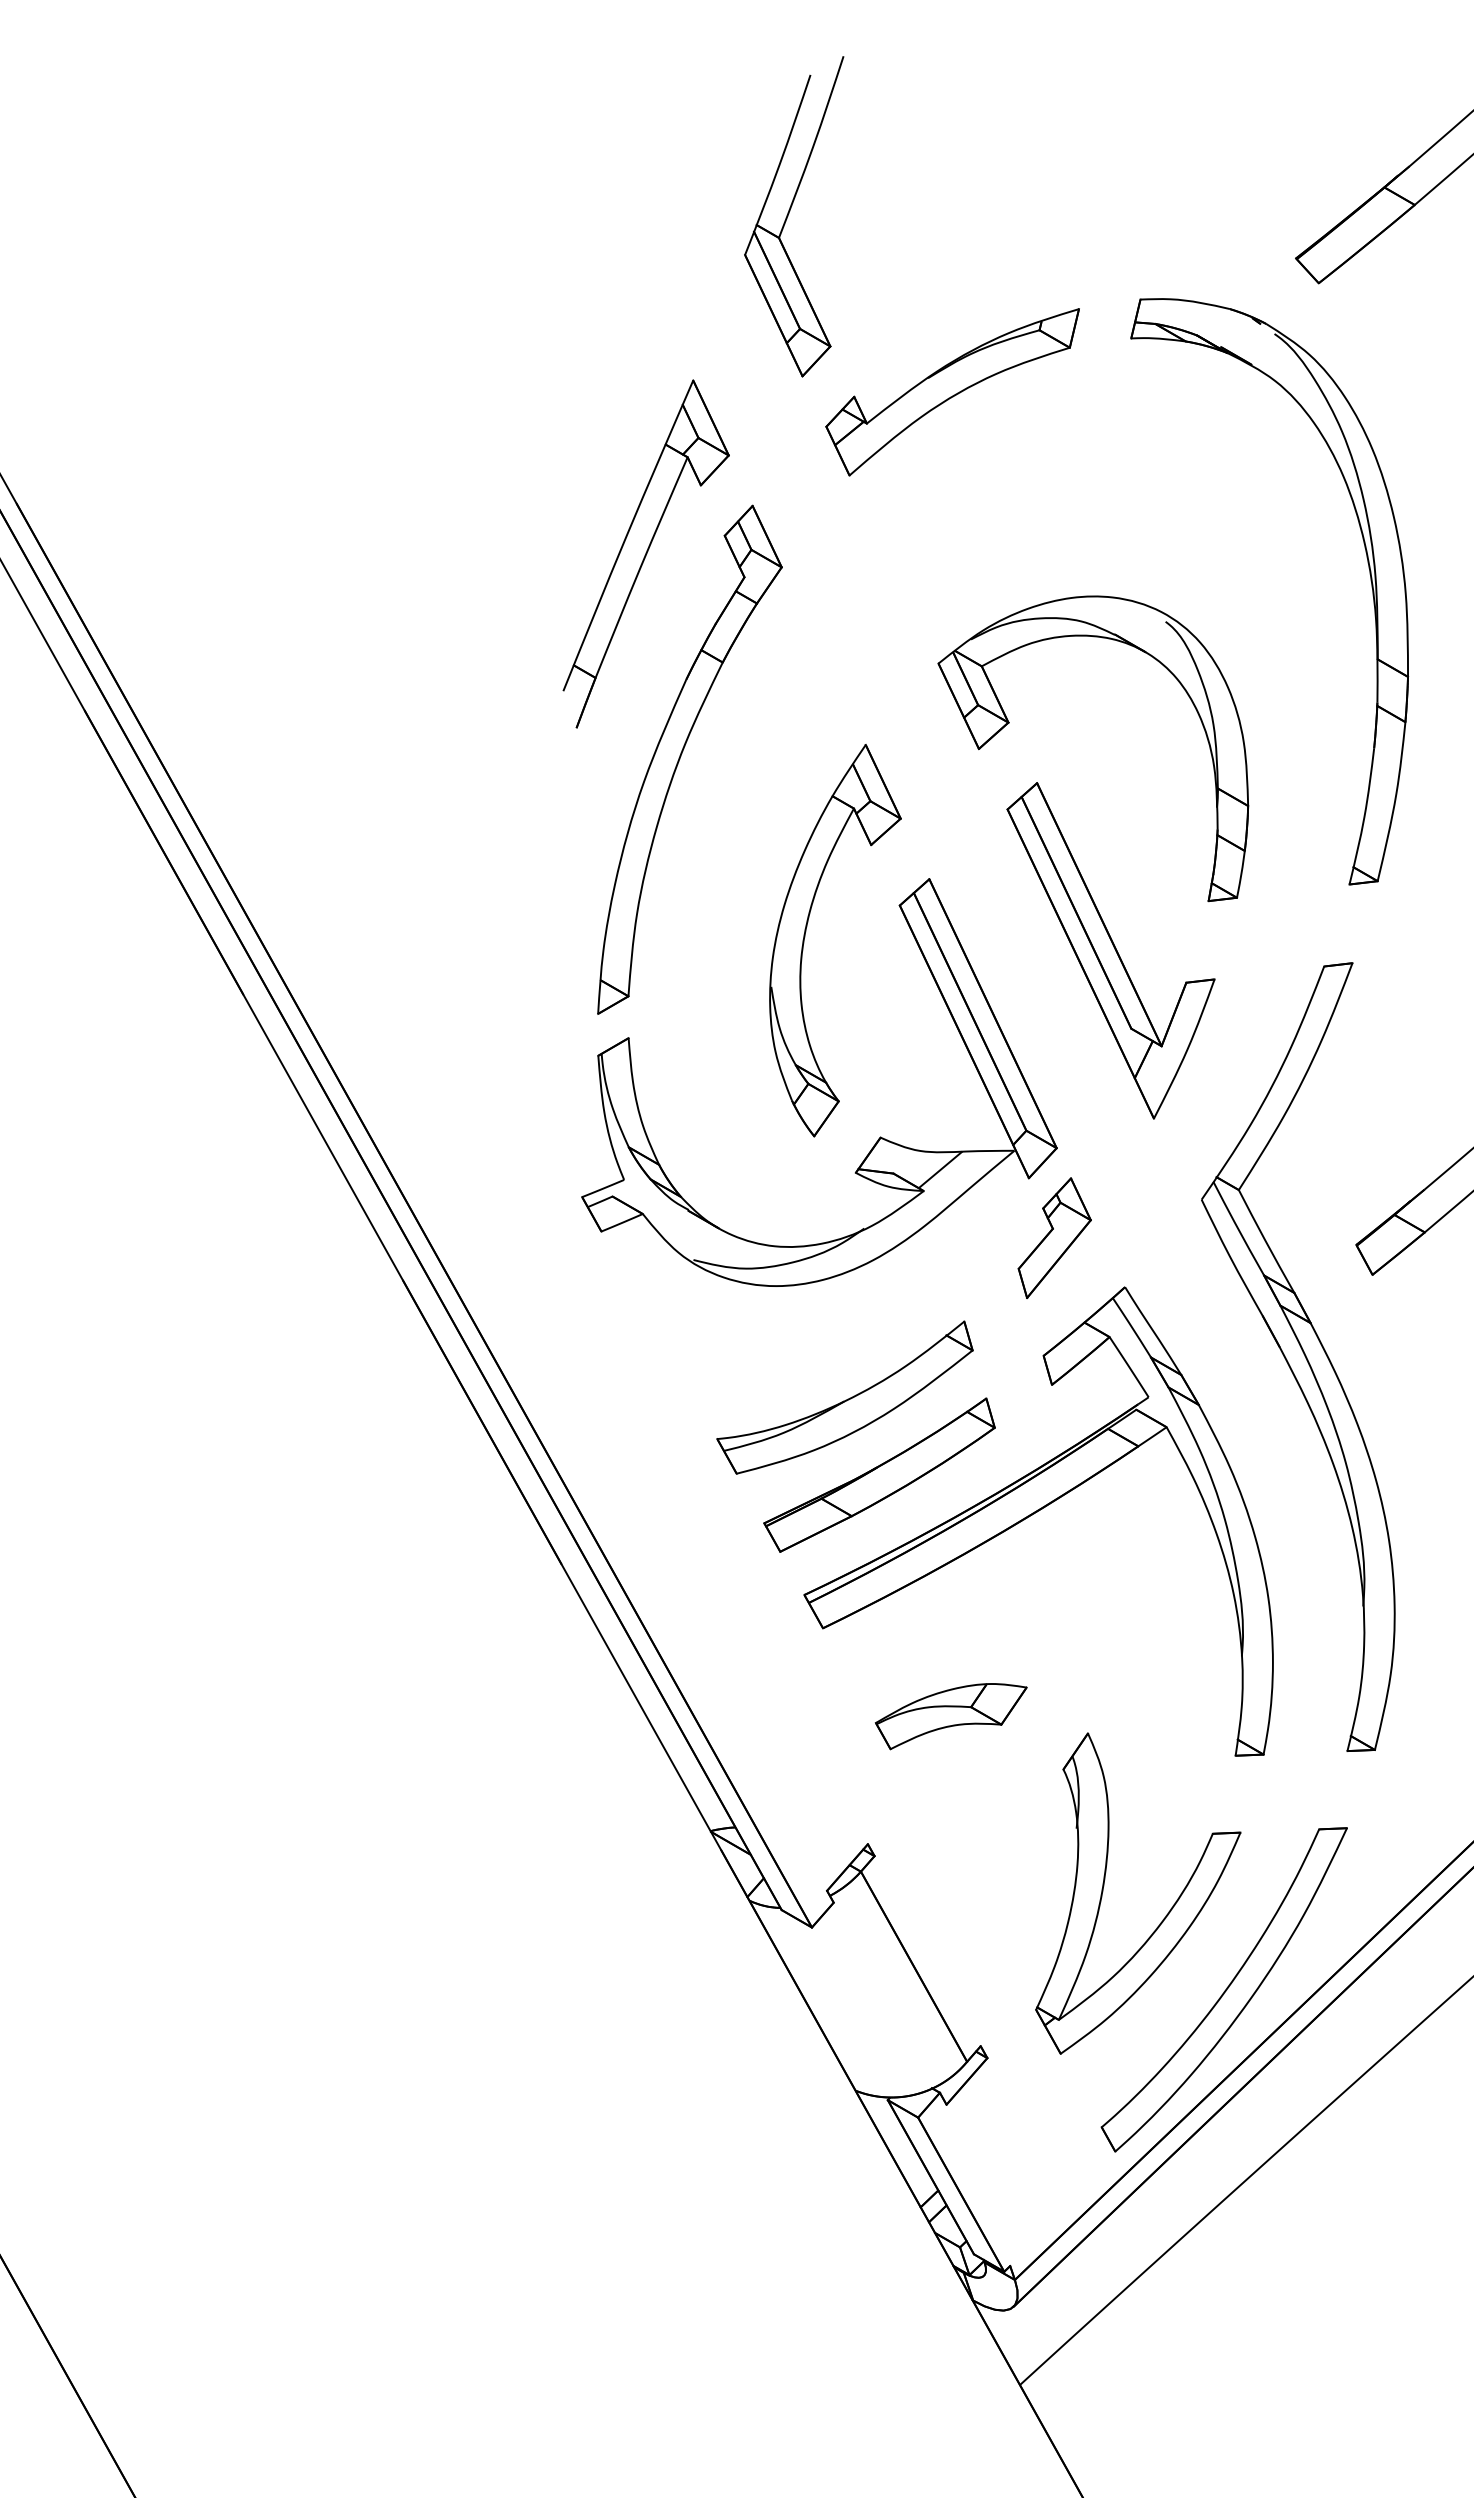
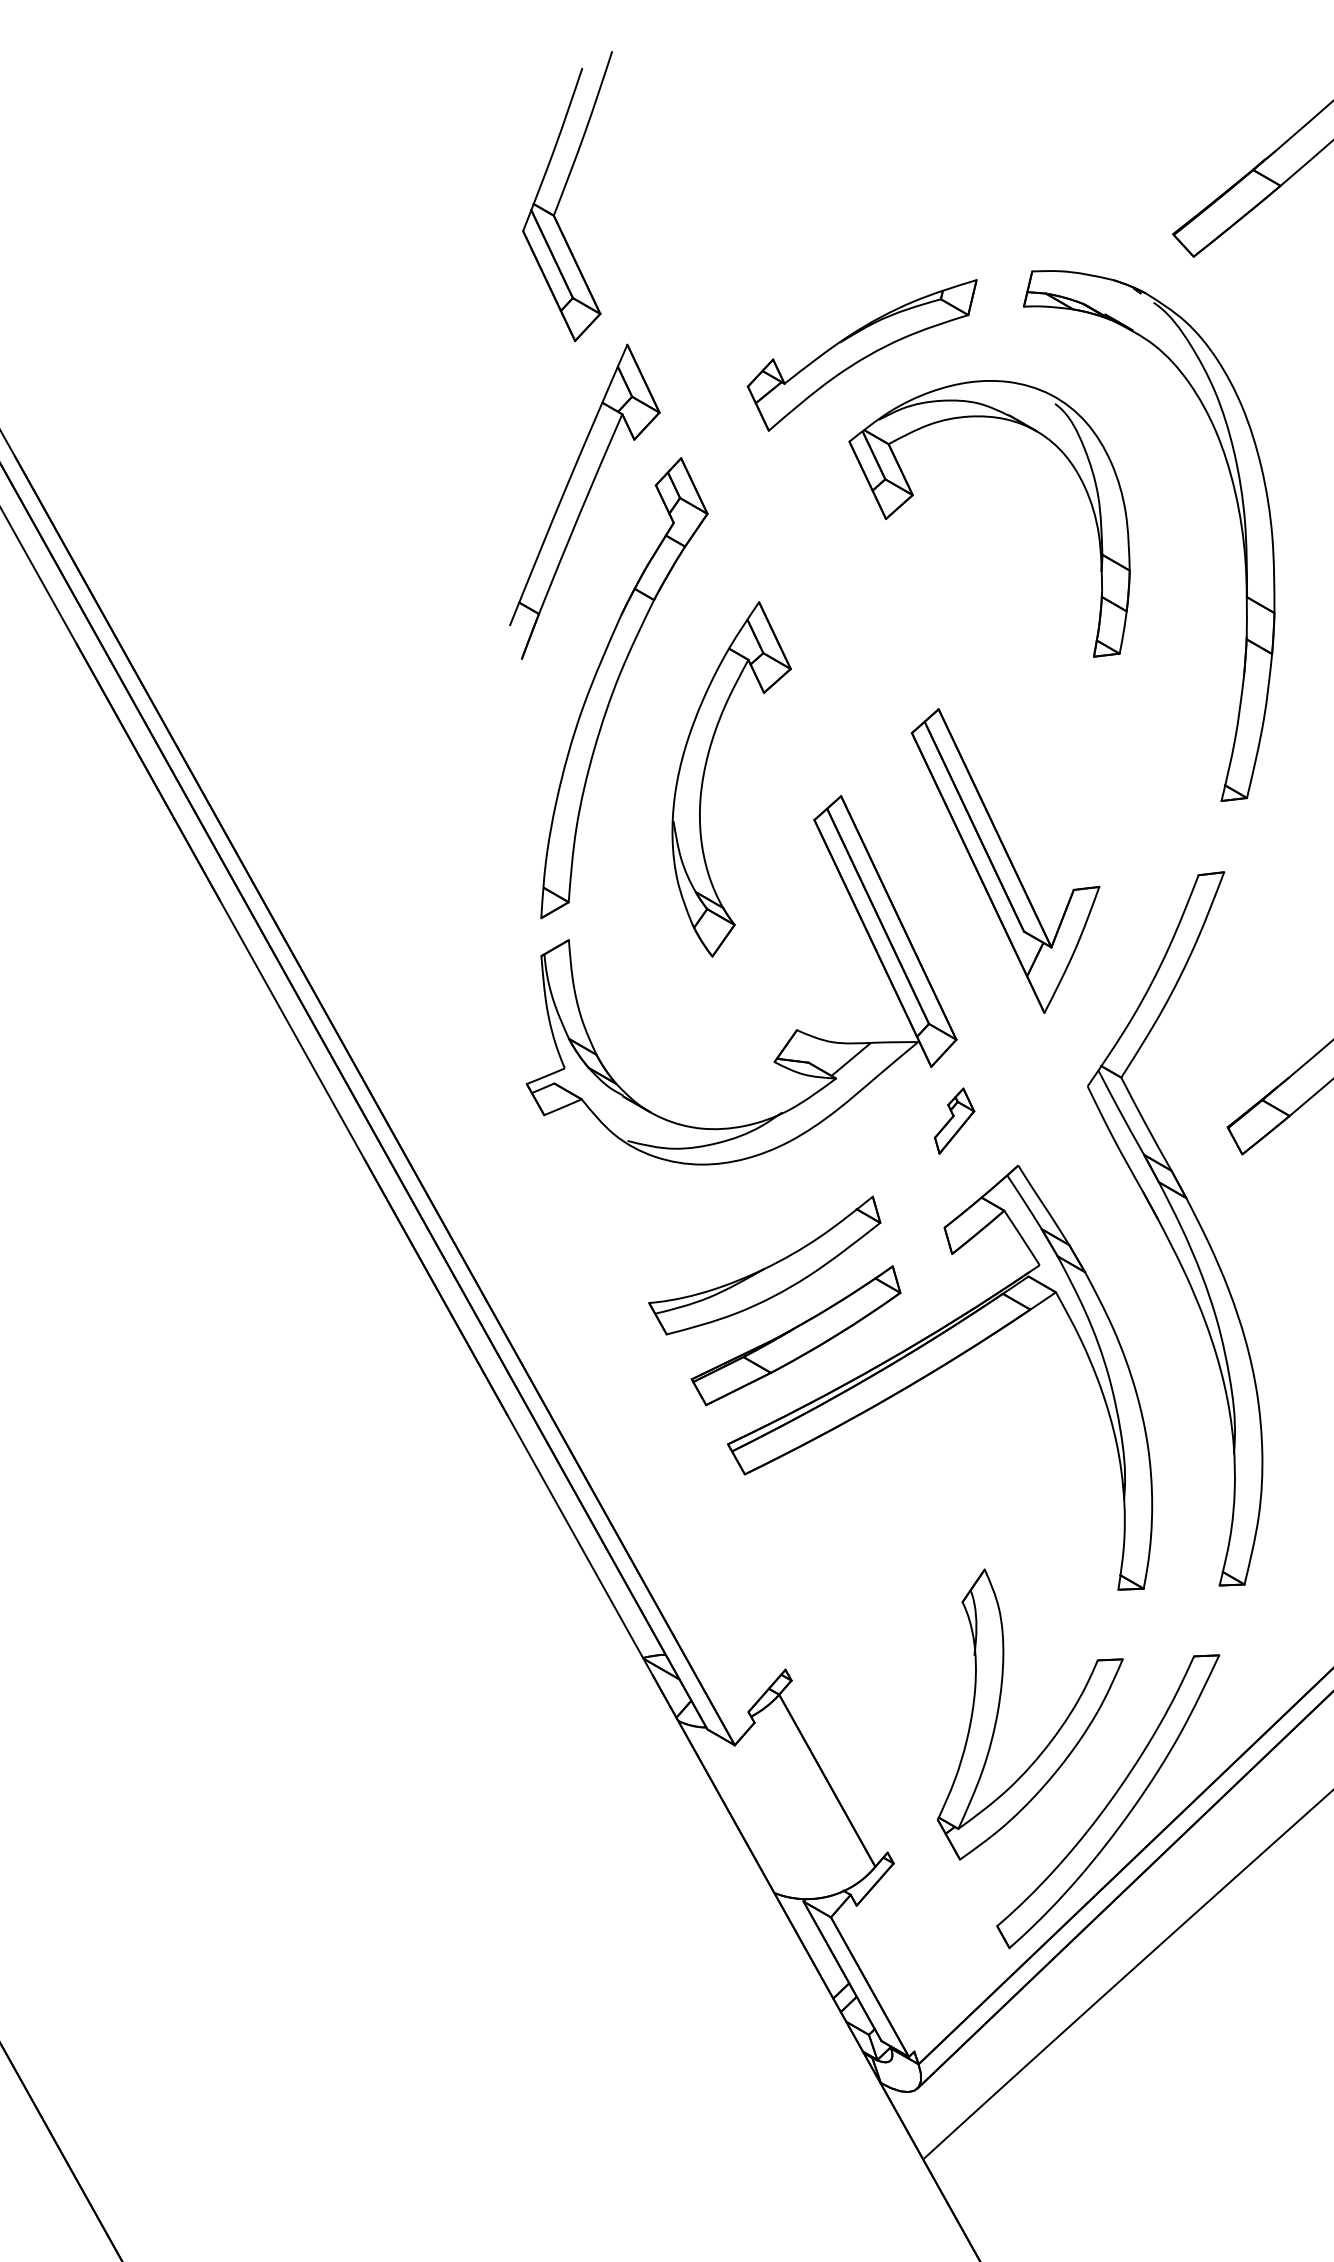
part: (794, 216) -> (567, 196), moved
part: (1009, 723) -> (913, 495), moved
part: (805, 937) -> (704, 776), moved
part: (1054, 1237) -> (954, 1120), size x0.6
part: (950, 1716) -> (860, 1554), removed

